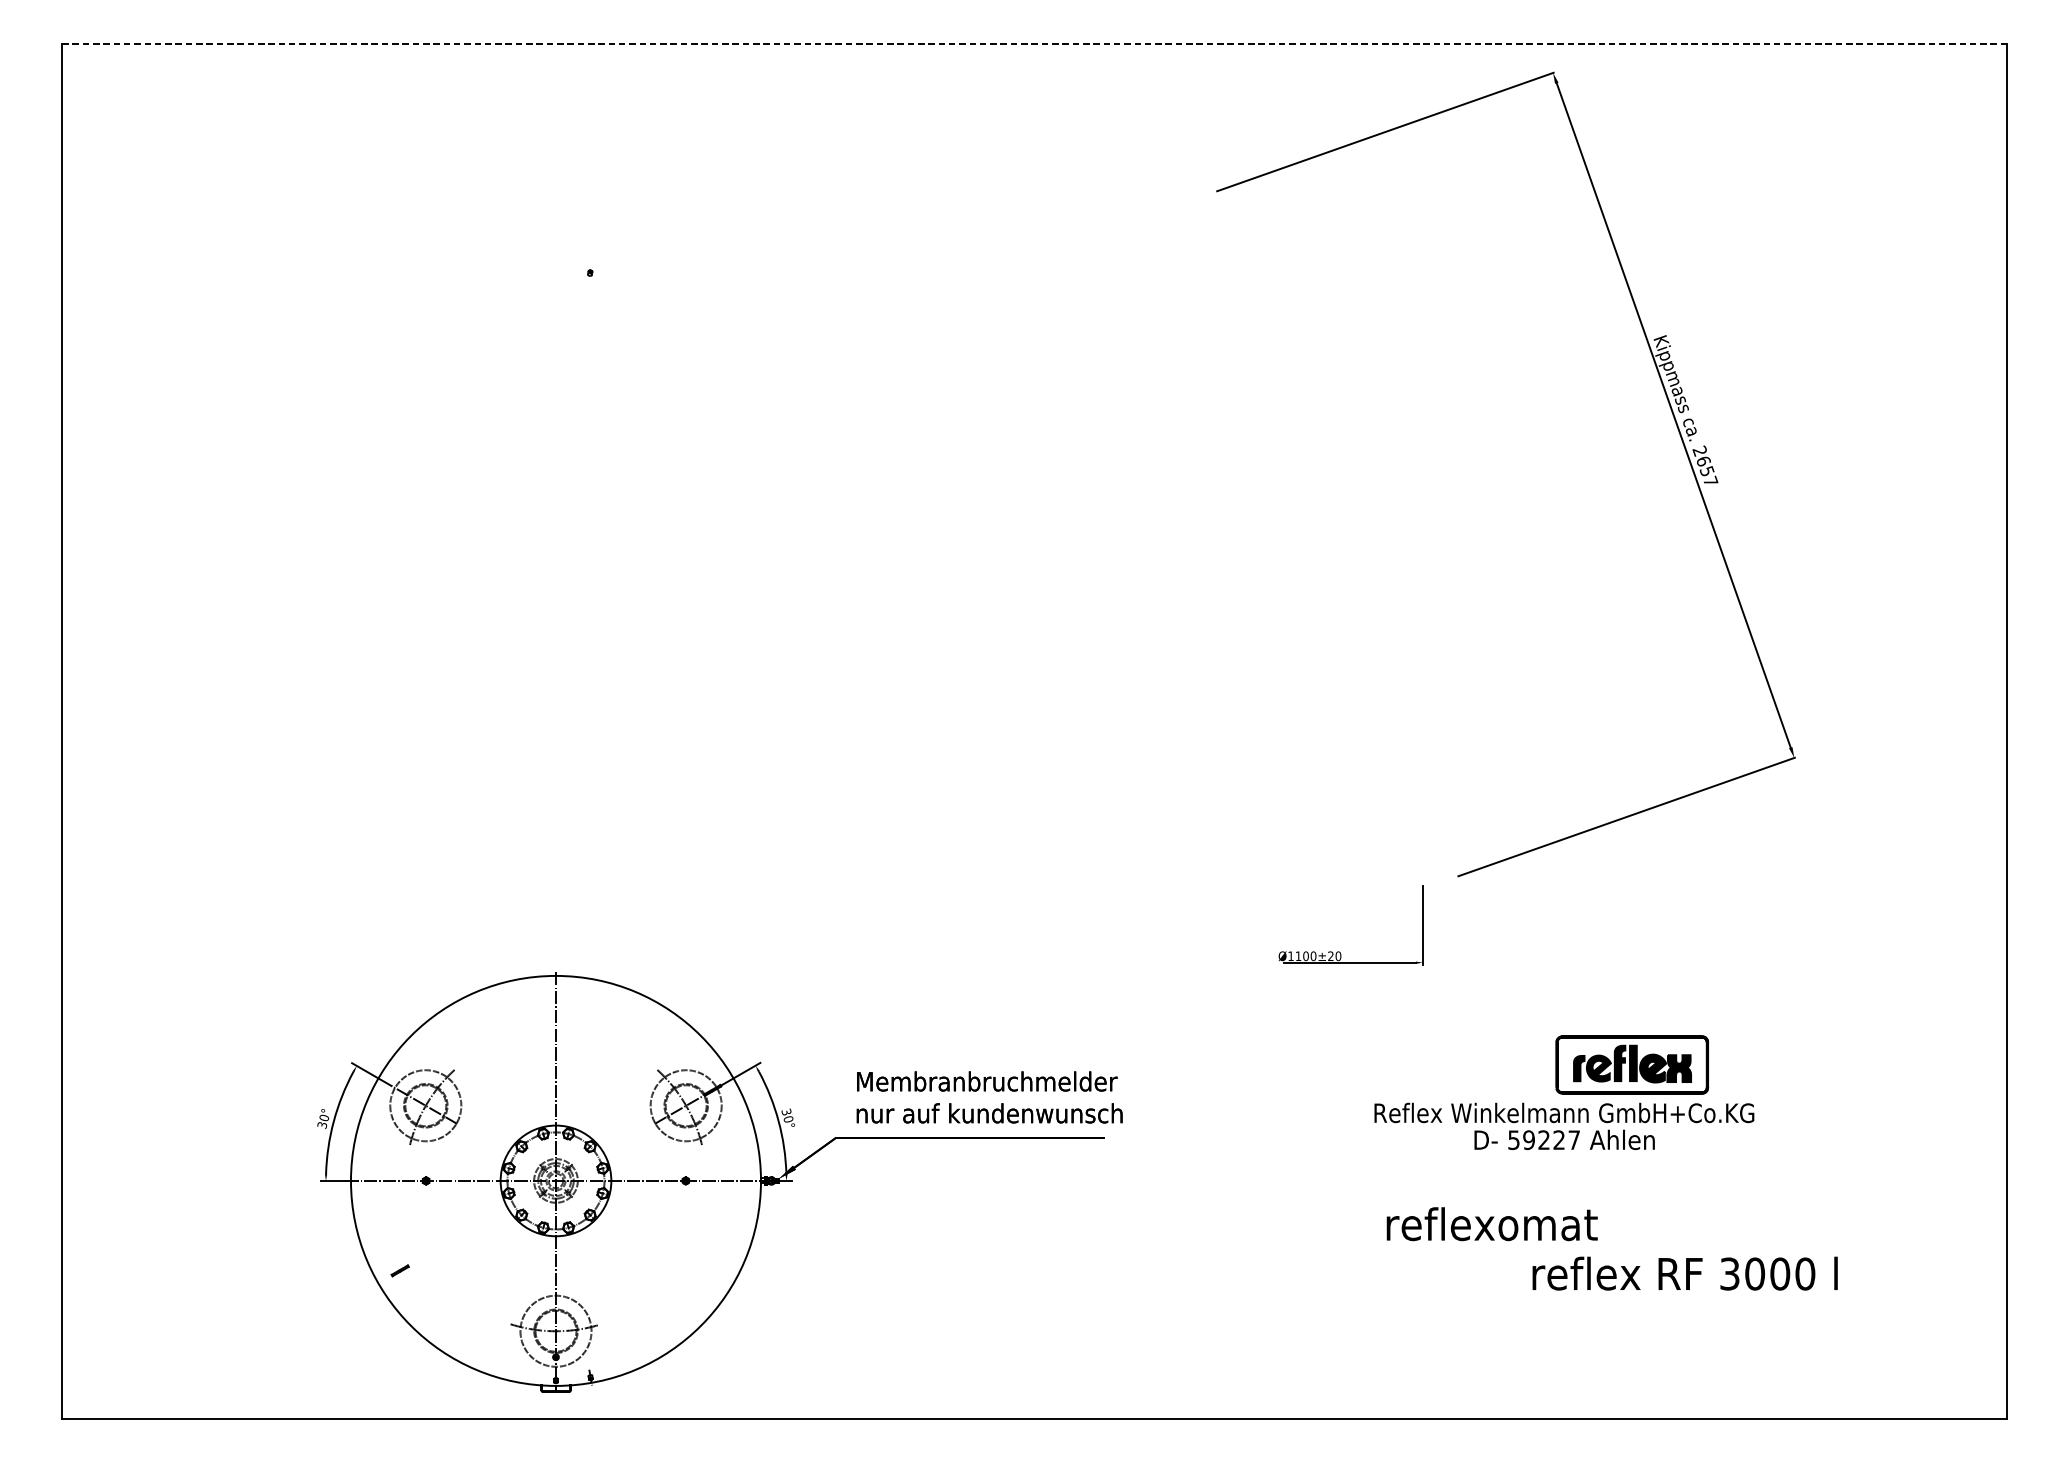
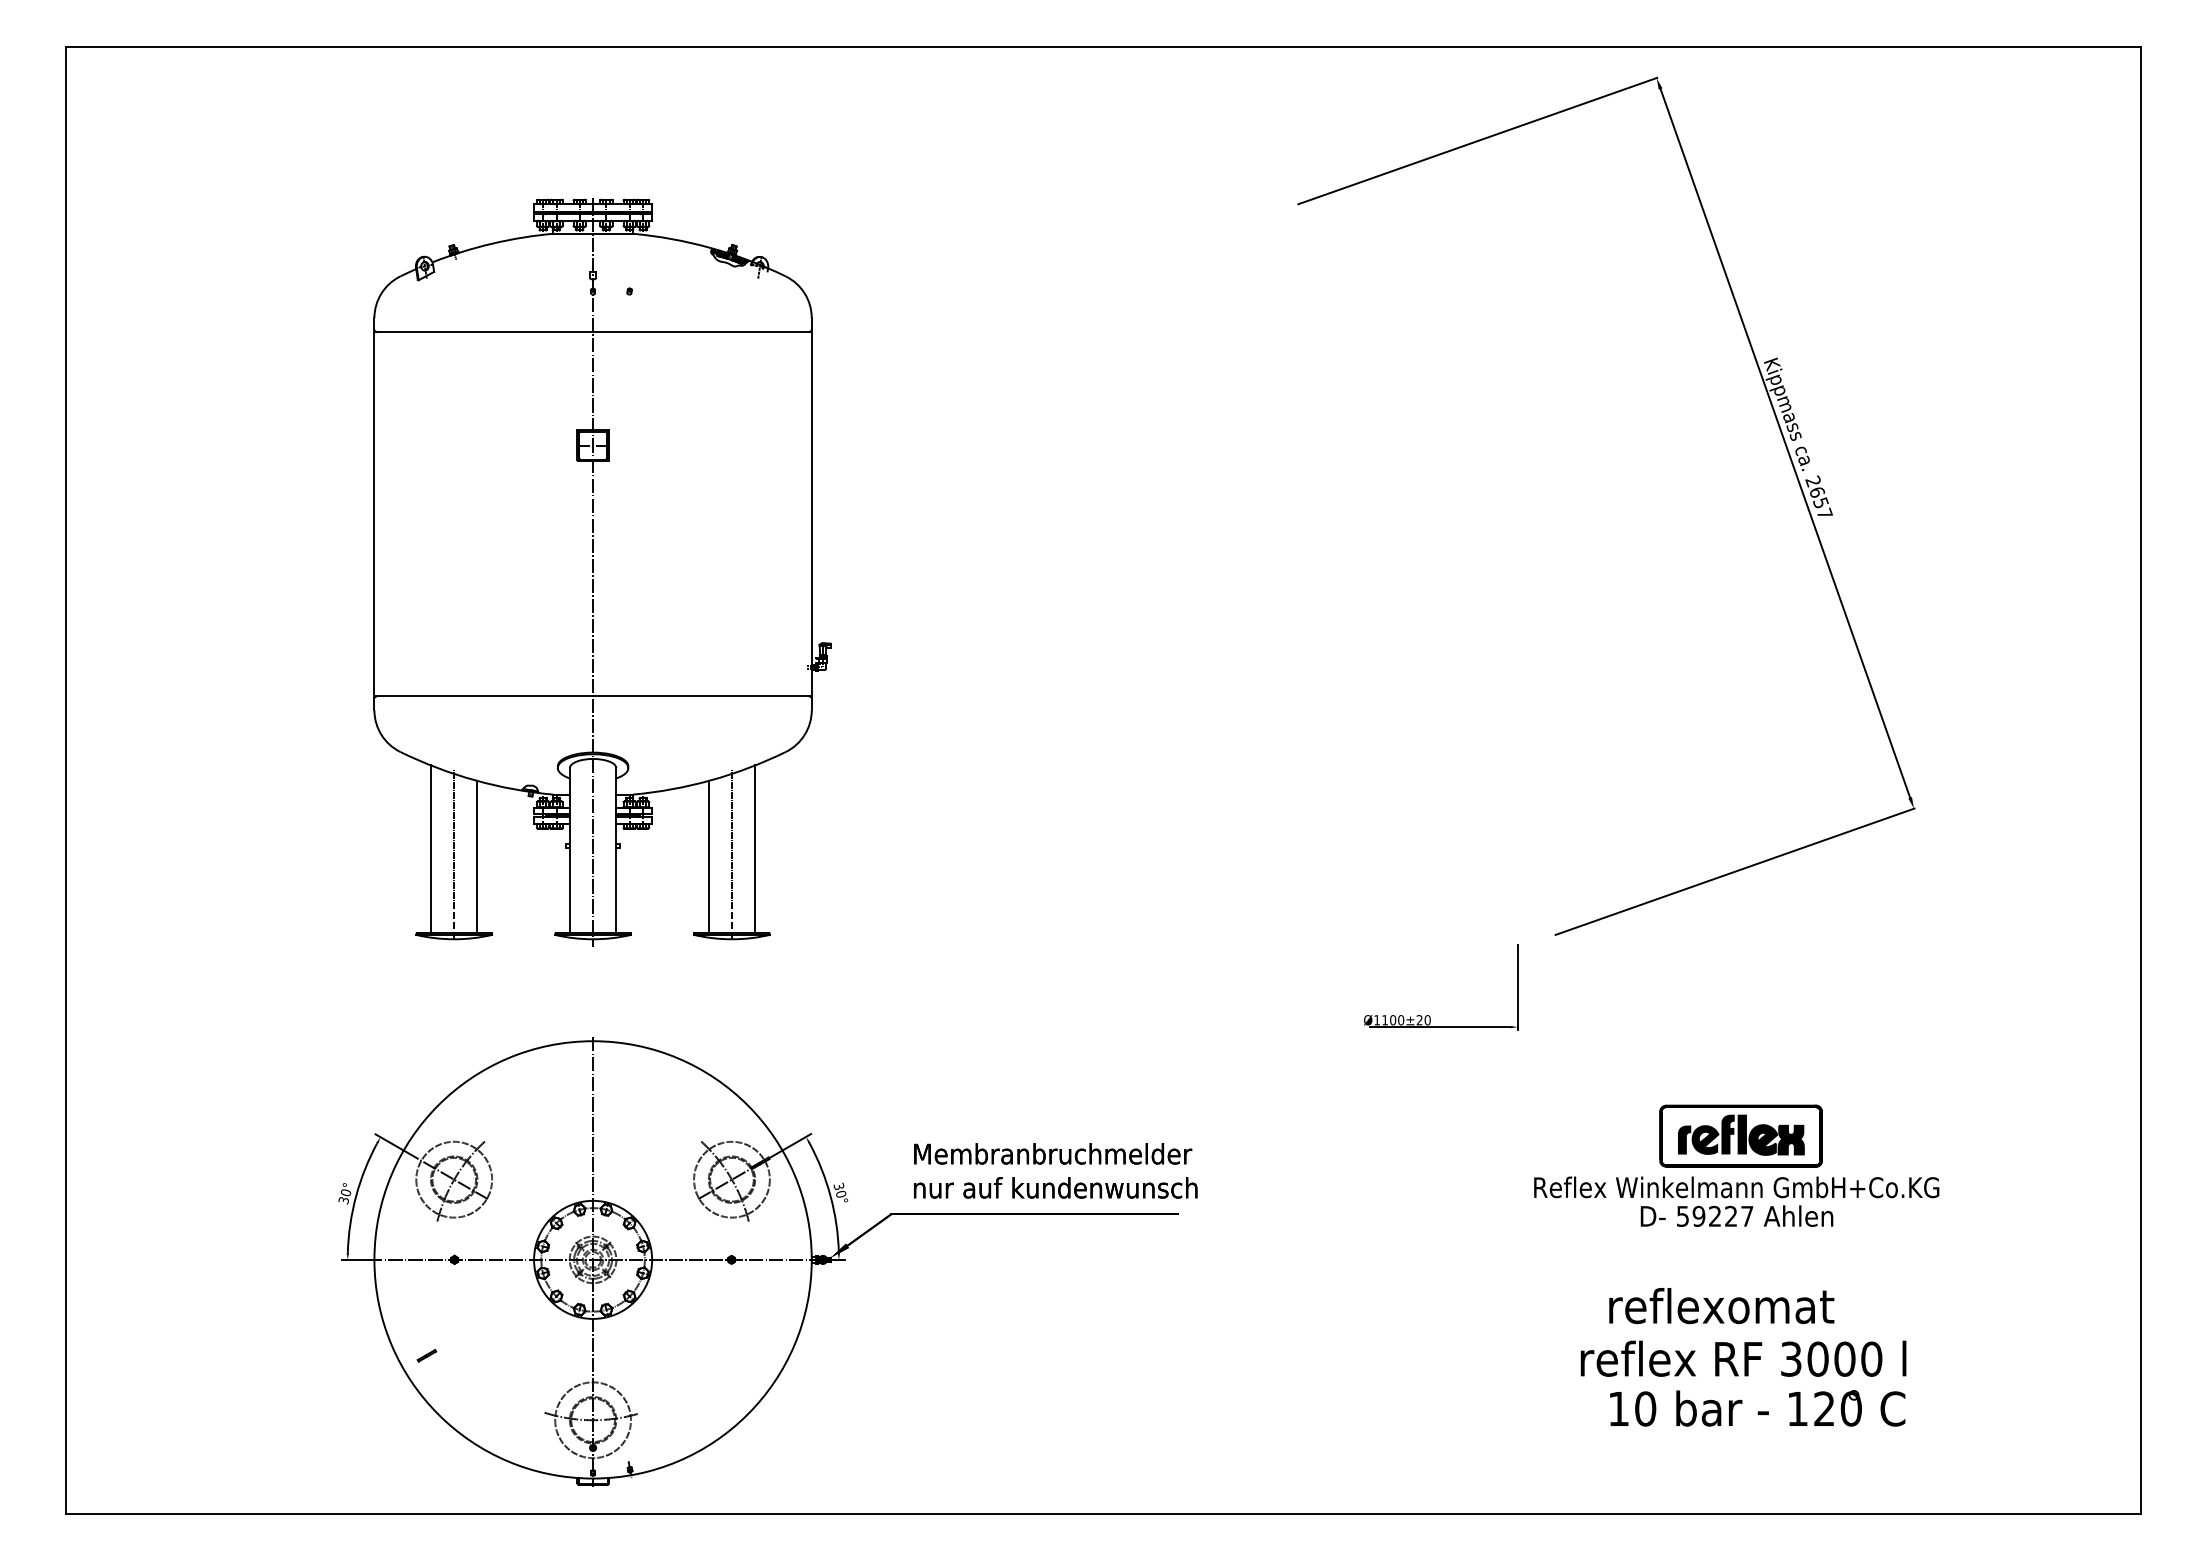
line: (1034, 44) -> (1103, 47), dashed -> solid
part: (564, 536) -> (602, 572), added
text: (1564, 1126) -> (1736, 1201), moved
text: (1492, 1224) -> (1721, 1306), moved
text: (1685, 1273) -> (1743, 1358), moved
part: (1647, 1320) -> (1757, 1408), added

